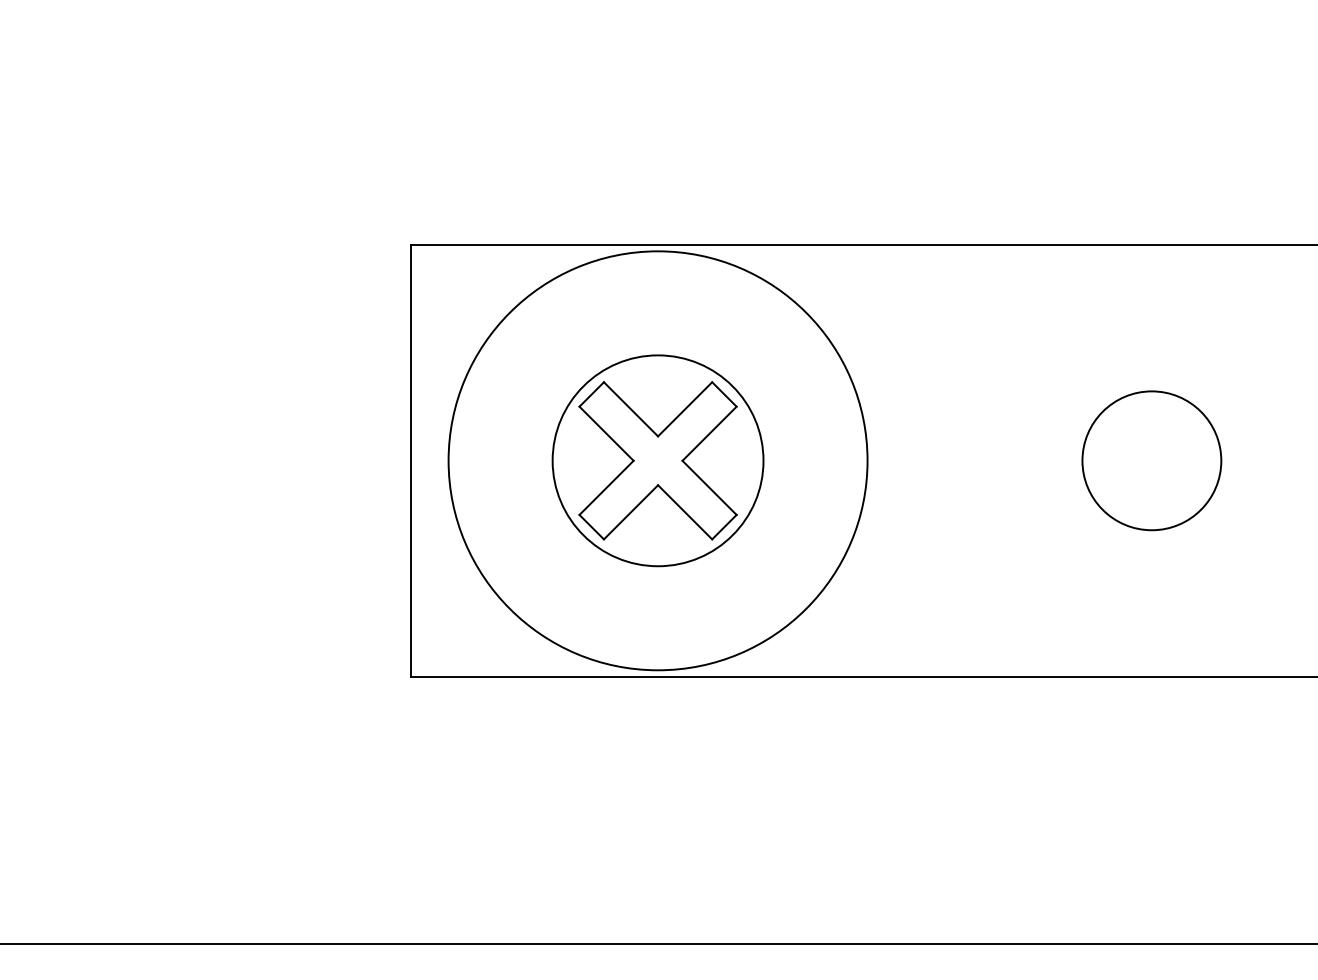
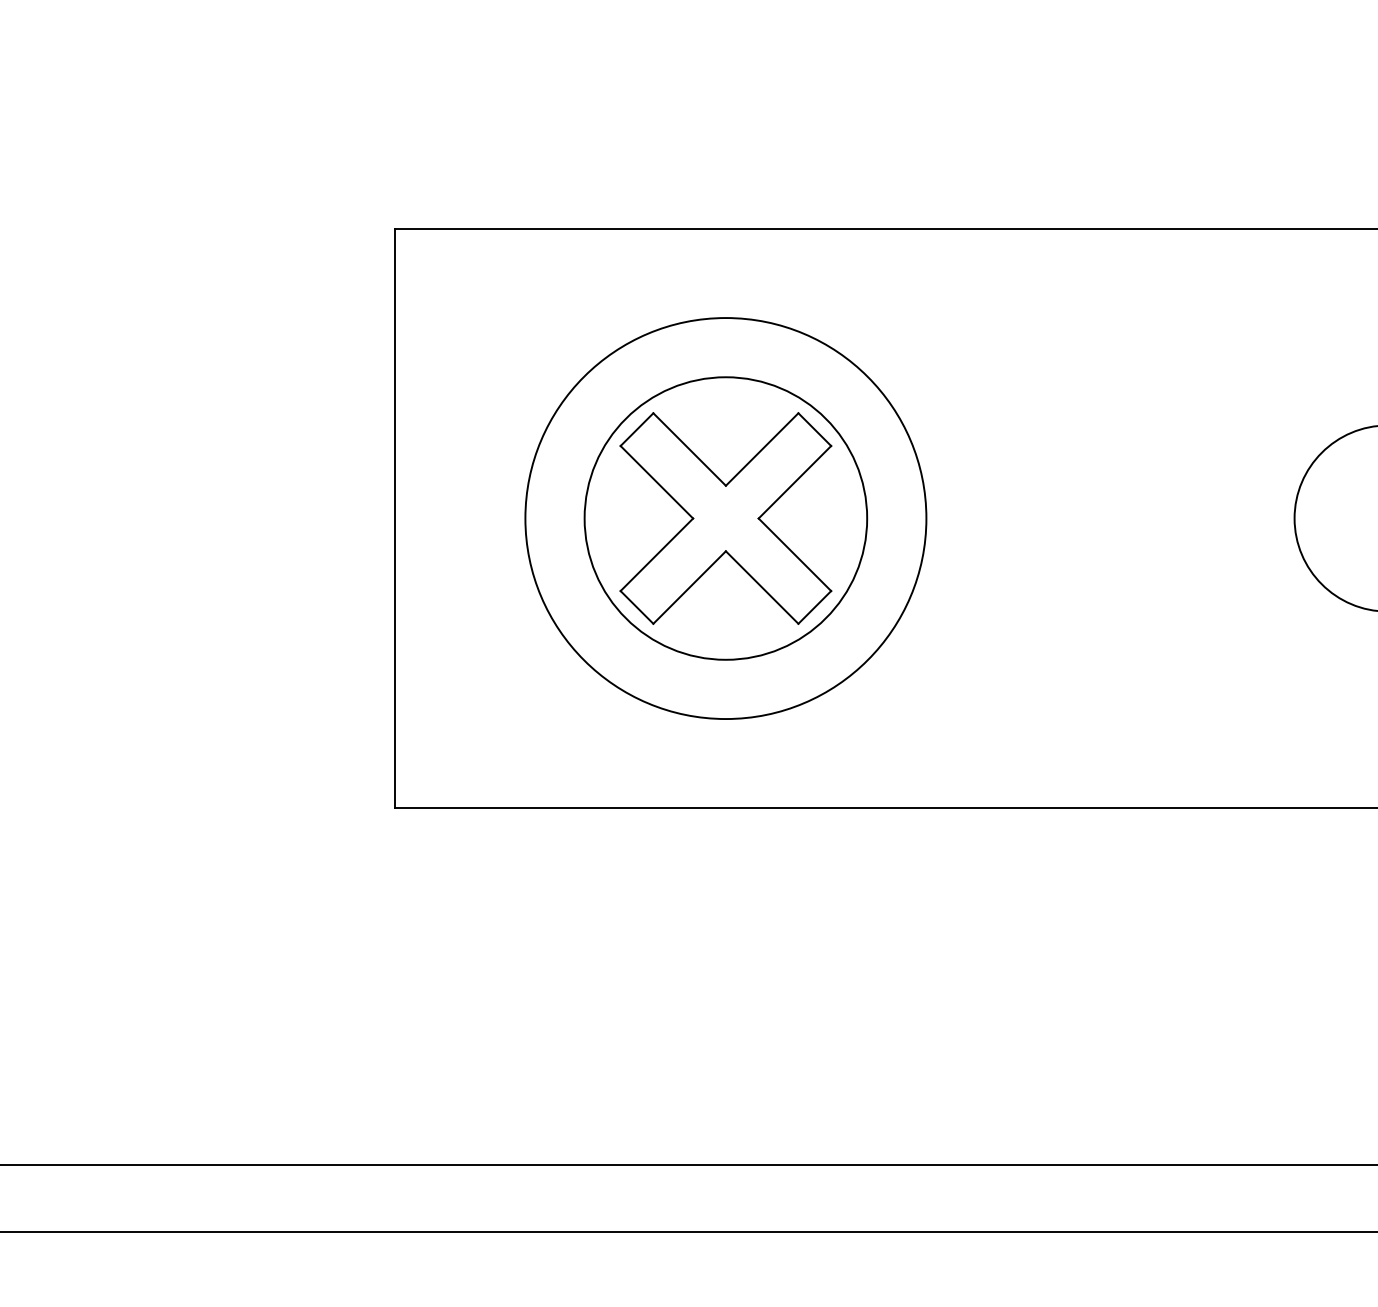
circle: (657, 460) -> (725, 518), size x0.71

